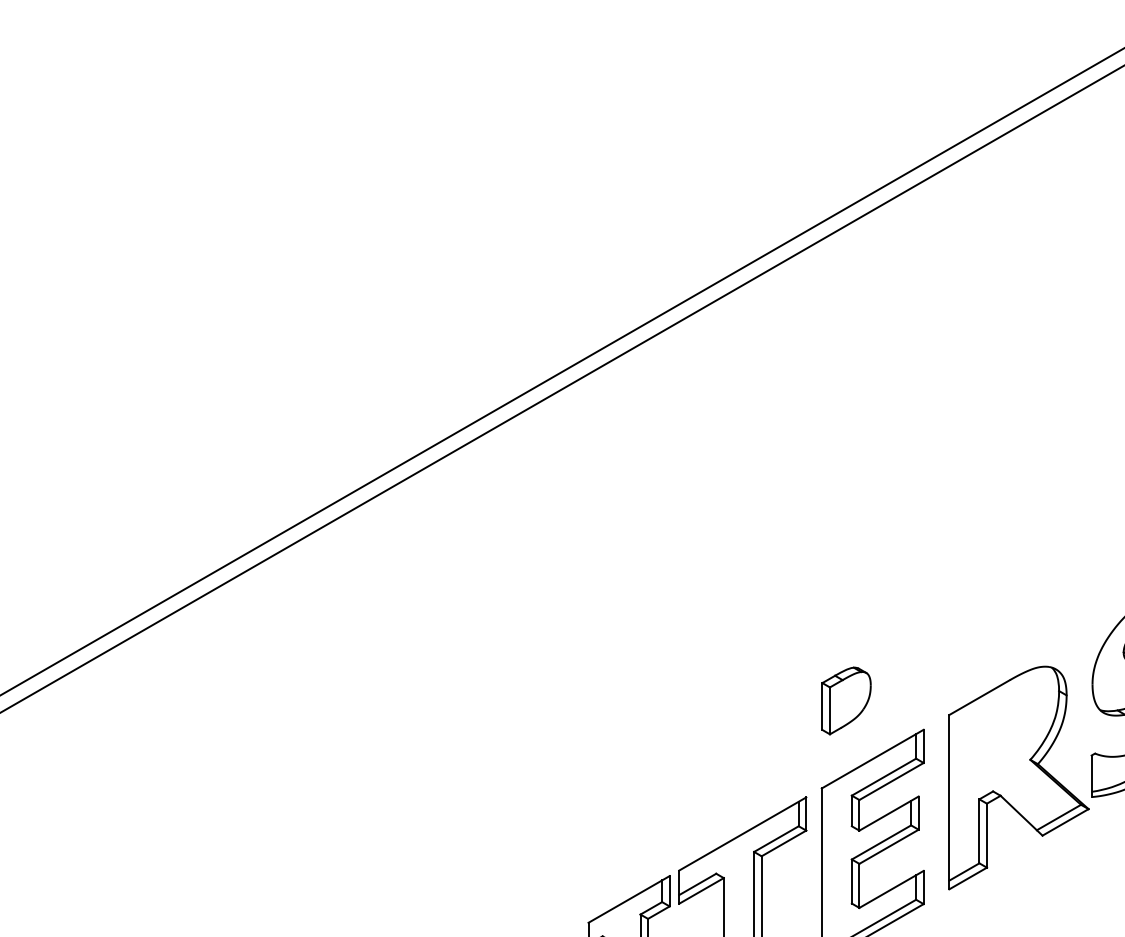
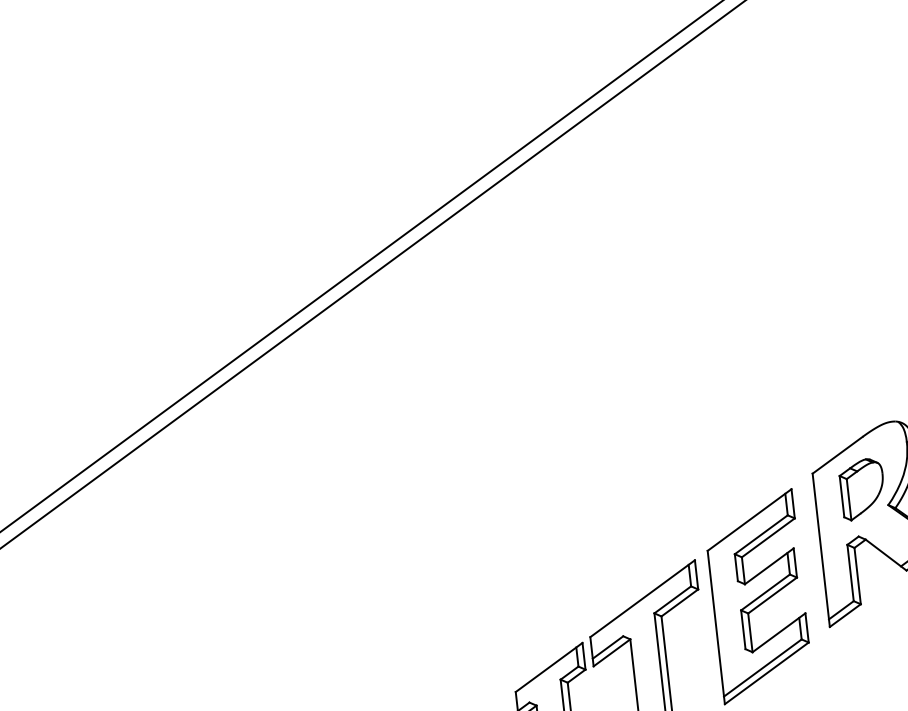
part: (846, 700) -> (862, 488), moved

